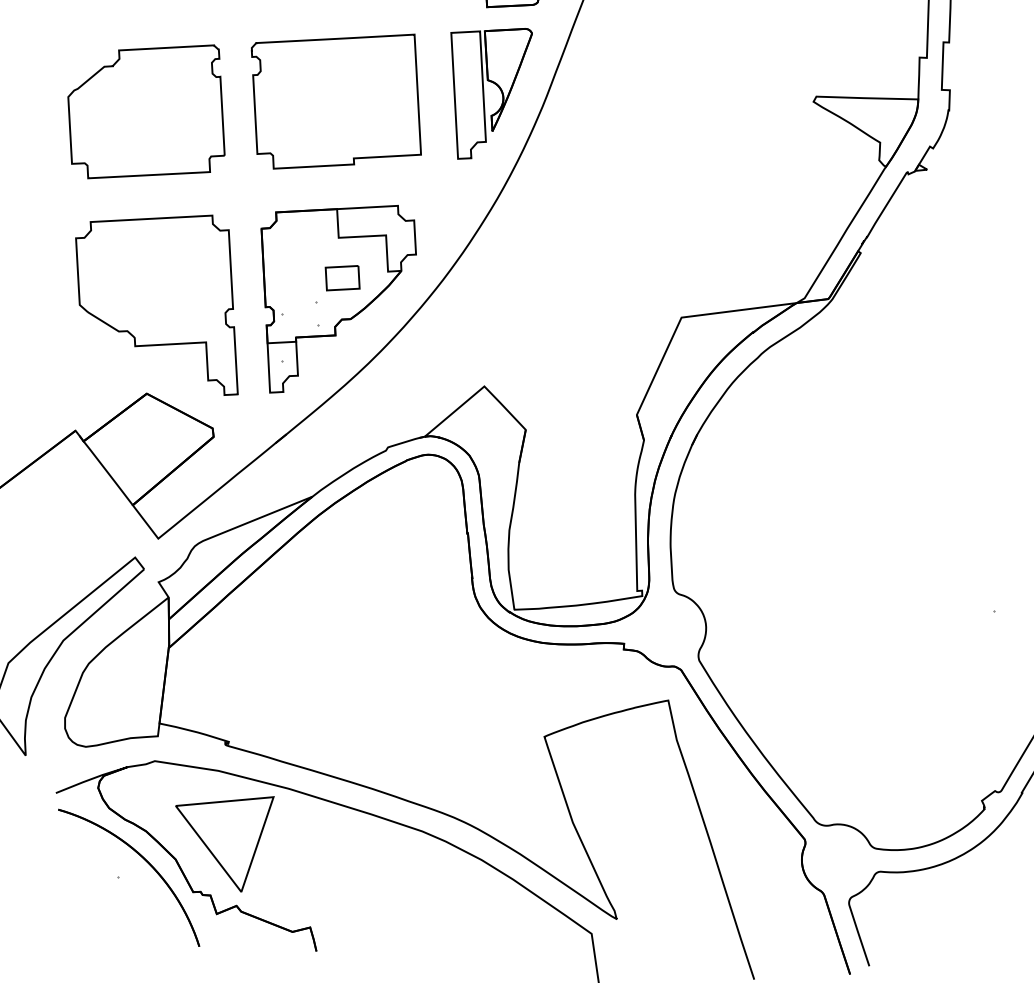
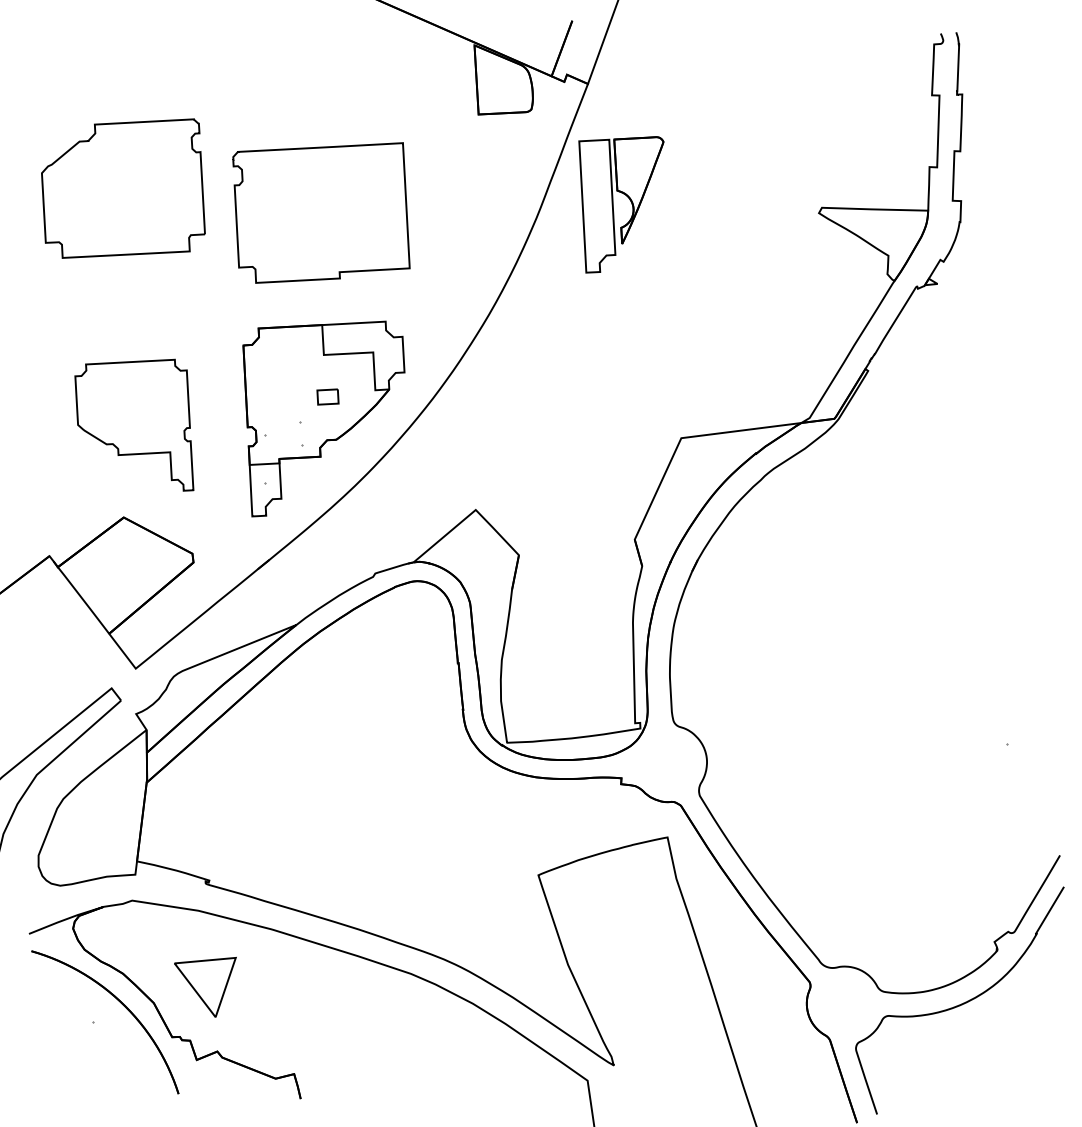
part: (484, 93) -> (613, 204), moved
part: (146, 111) -> (123, 188), moved
part: (342, 277) -> (327, 396), size x0.6
part: (157, 304) -> (134, 424), size x0.7
part: (225, 844) -> (205, 987), size x0.6

